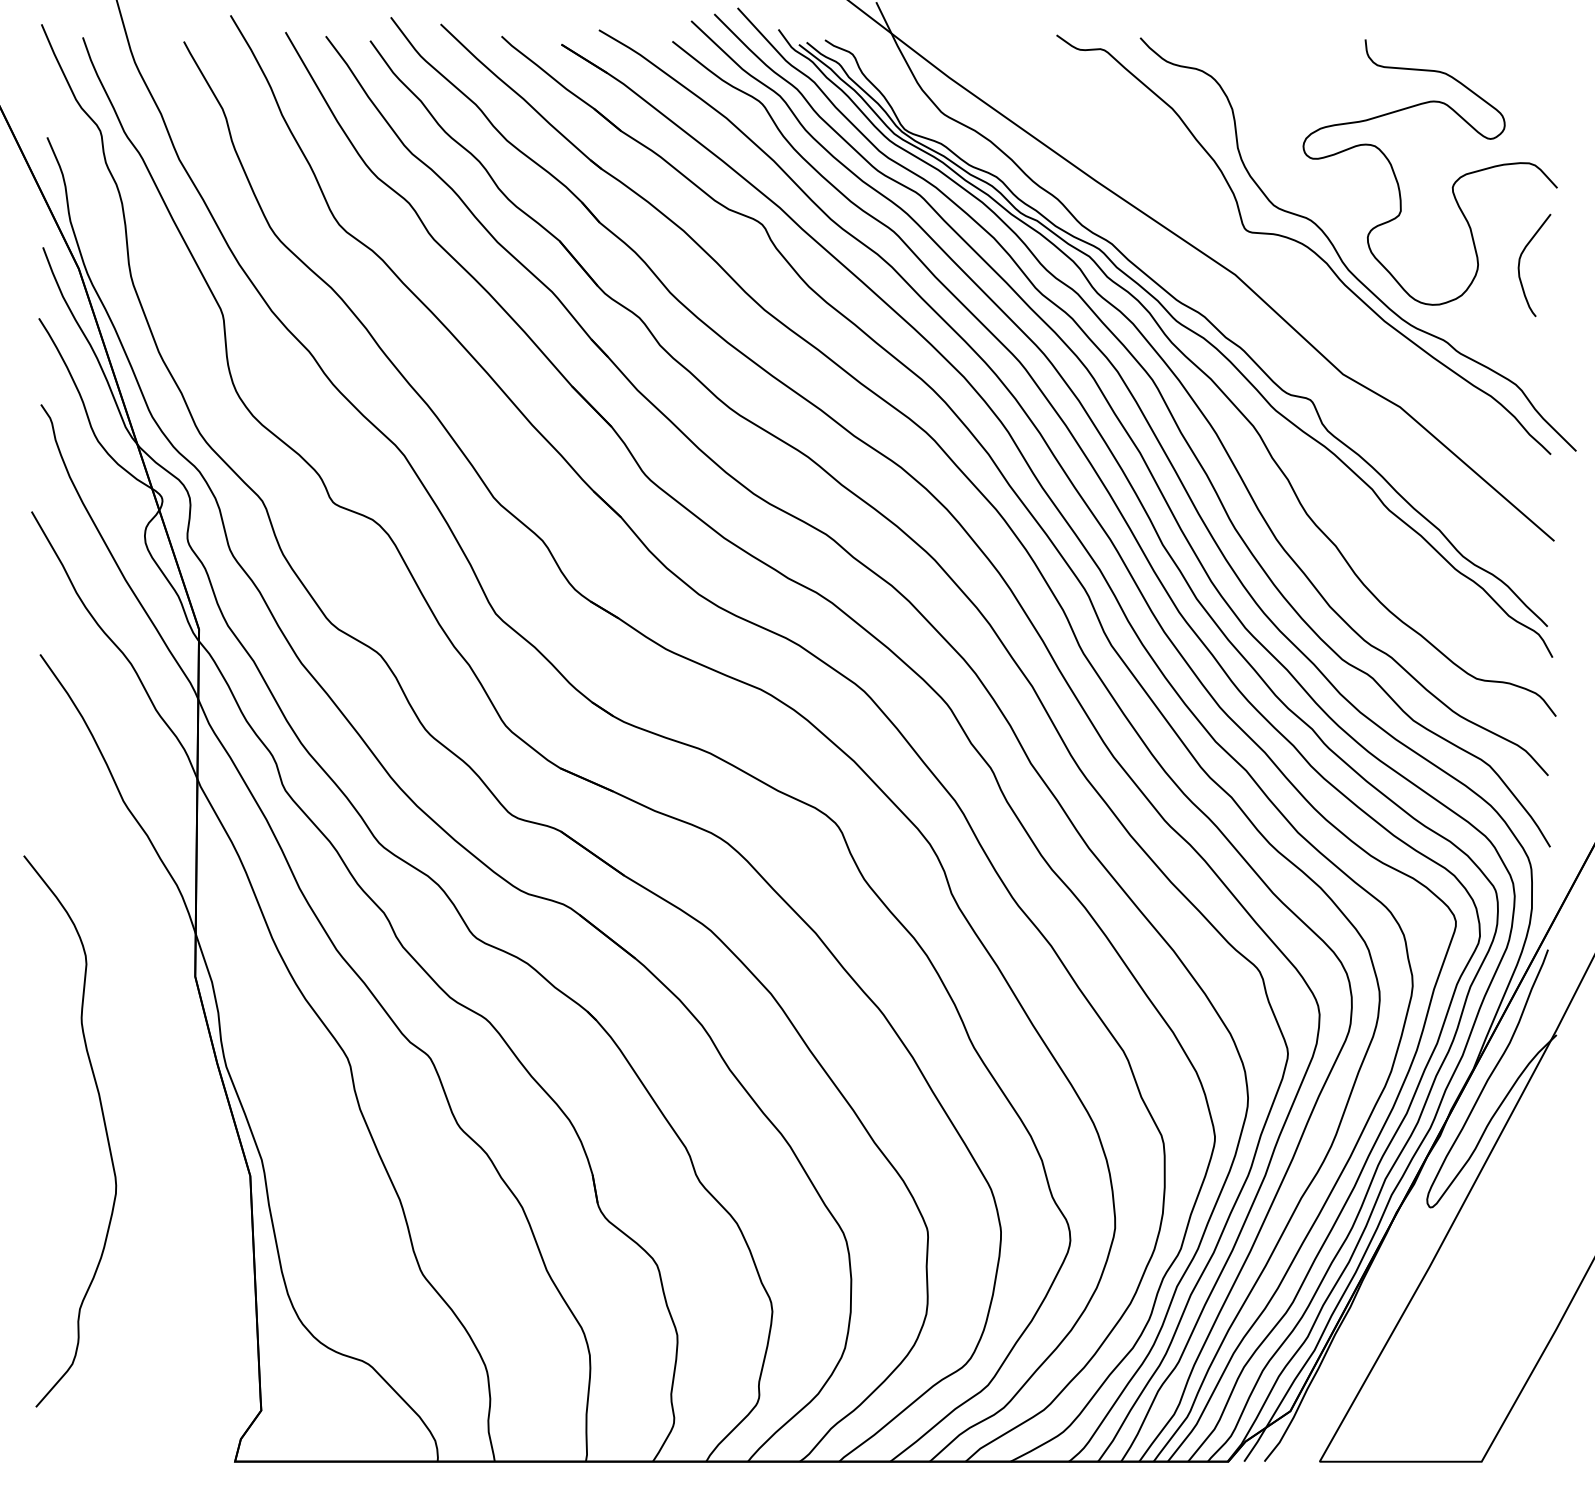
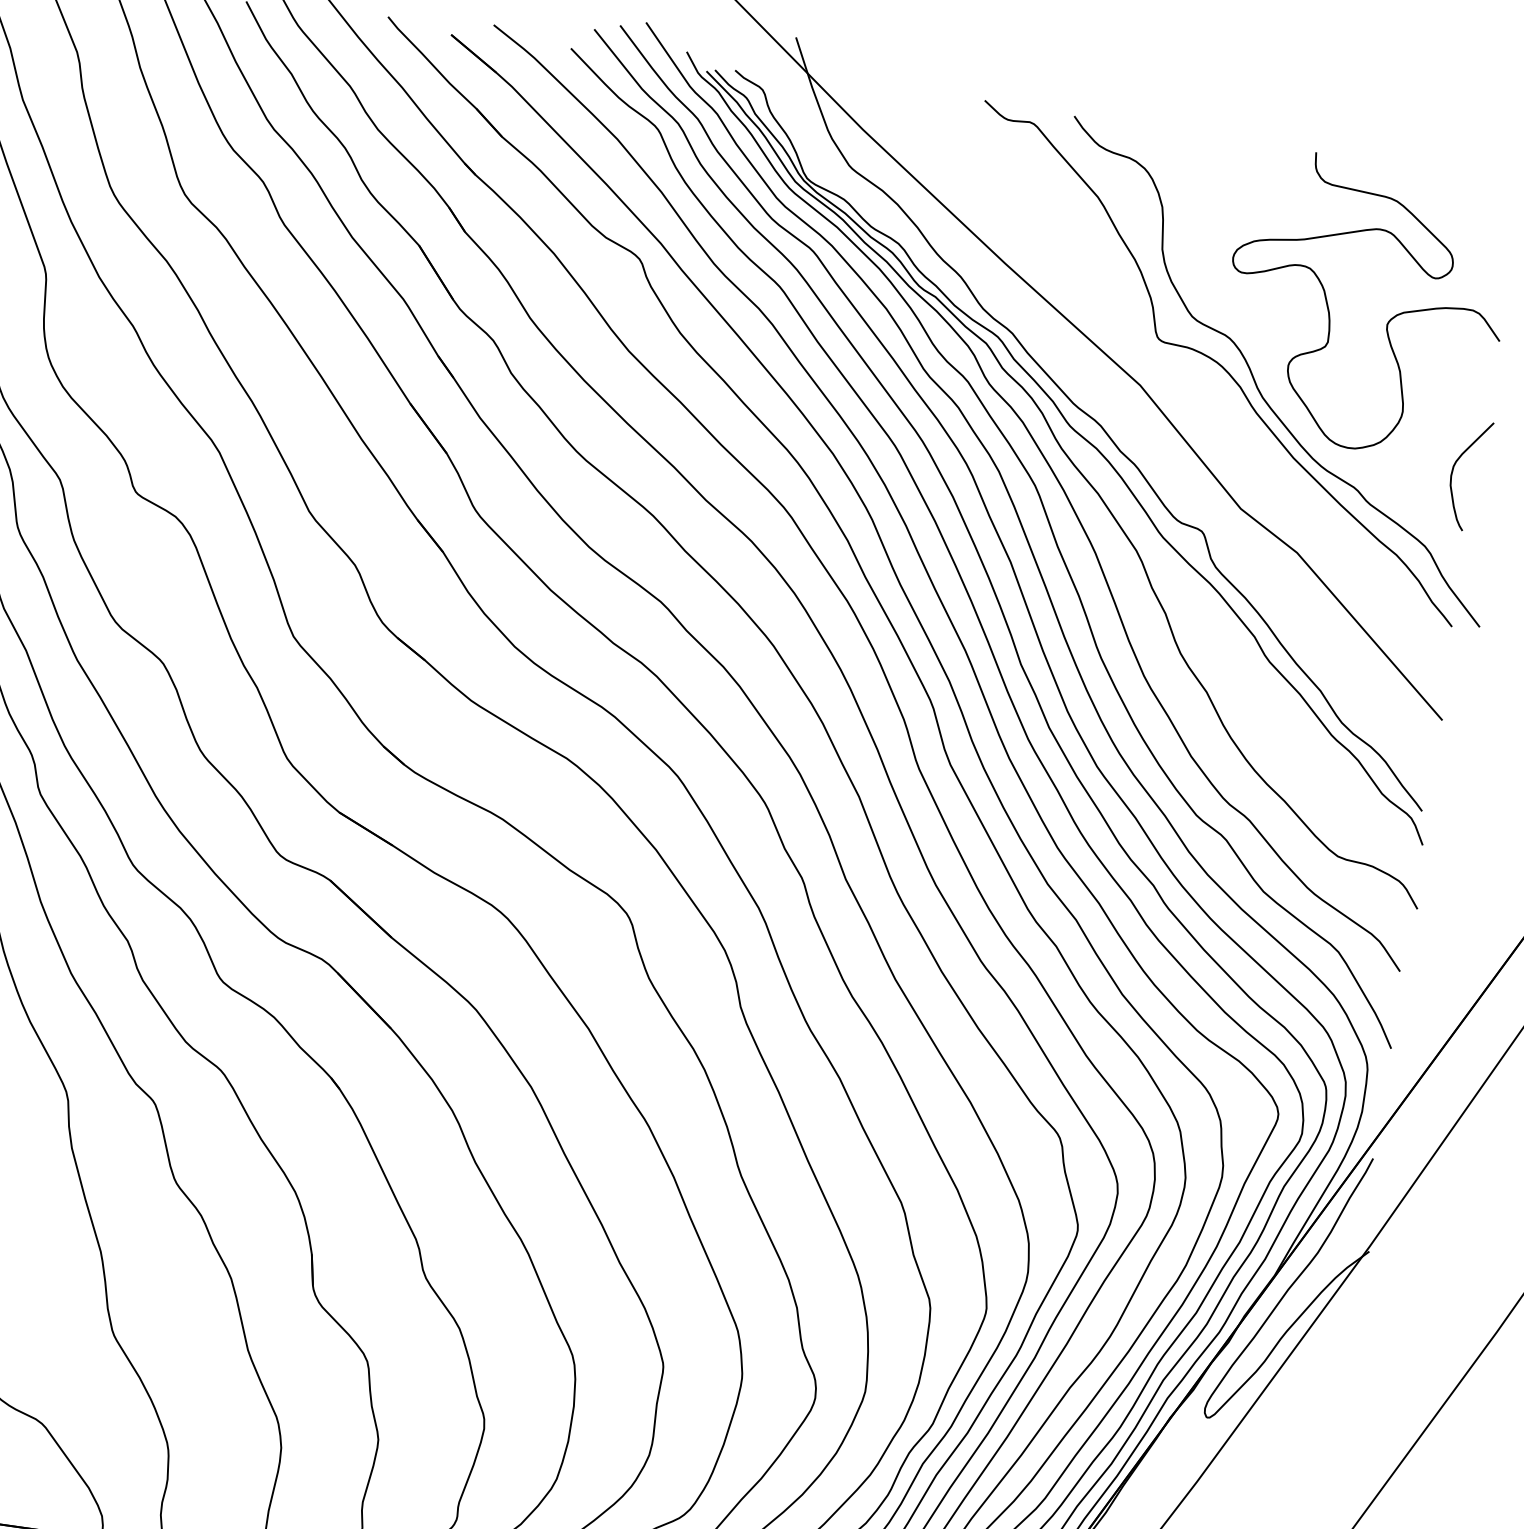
curve: (1520, 262) -> (1454, 470), moved

